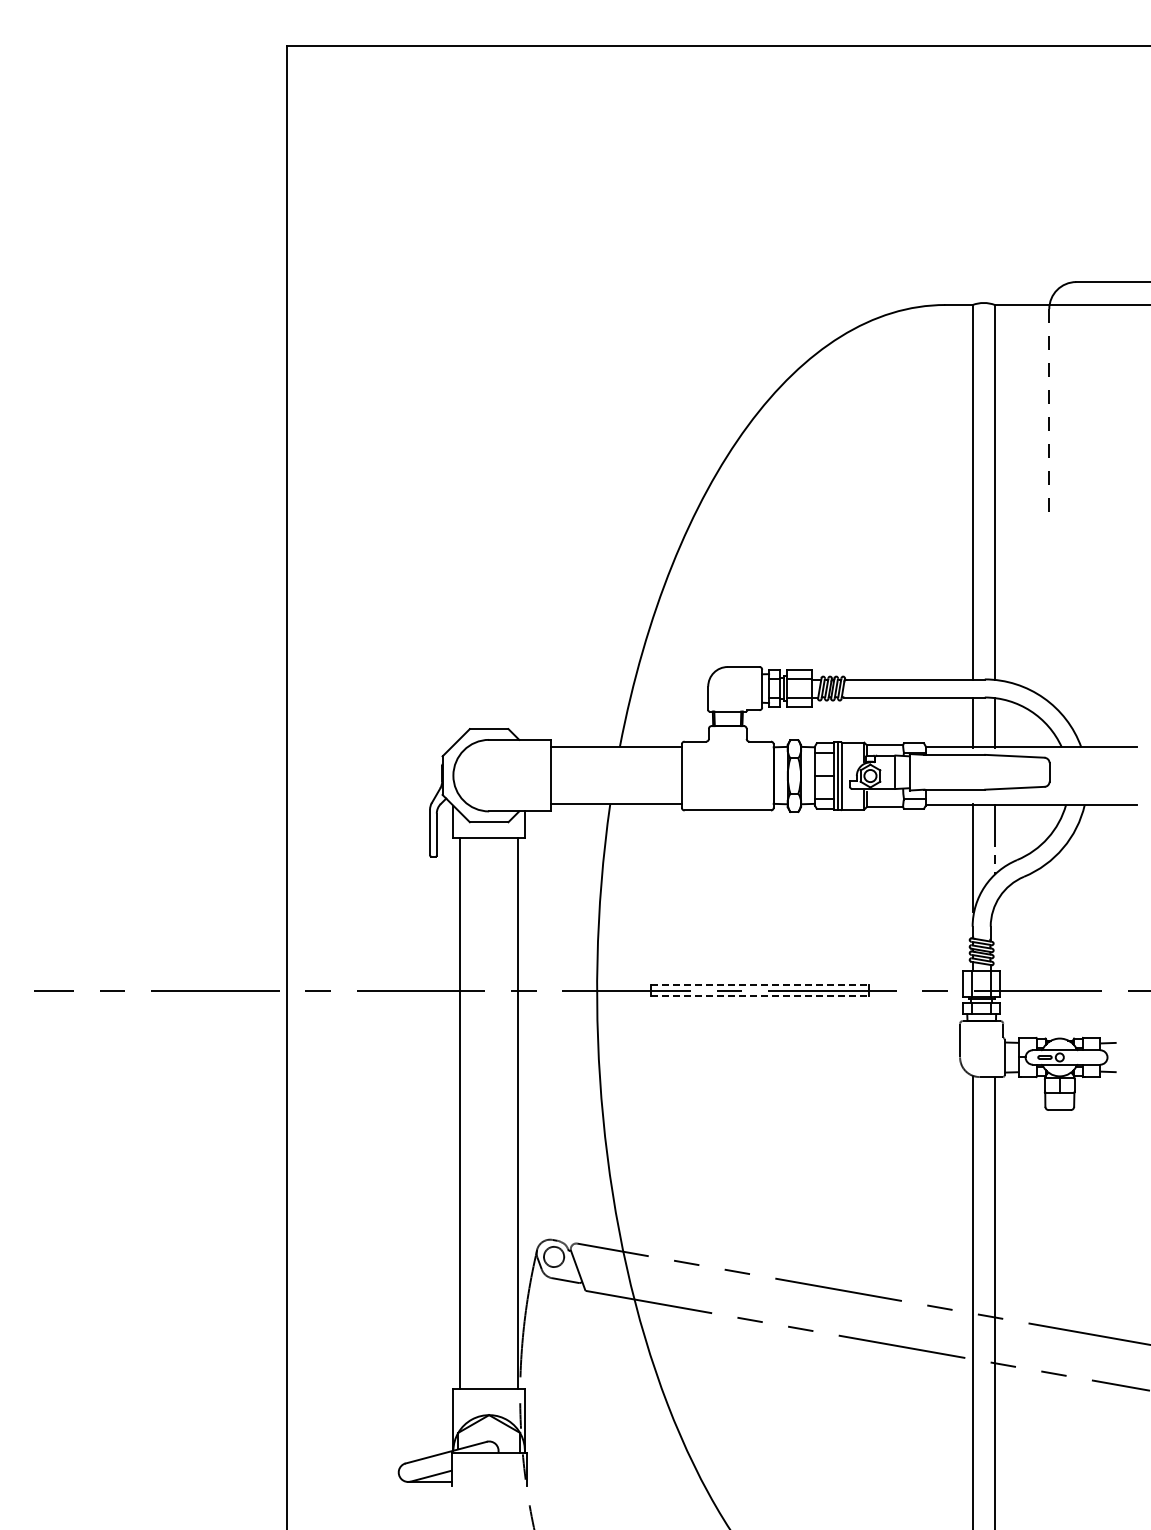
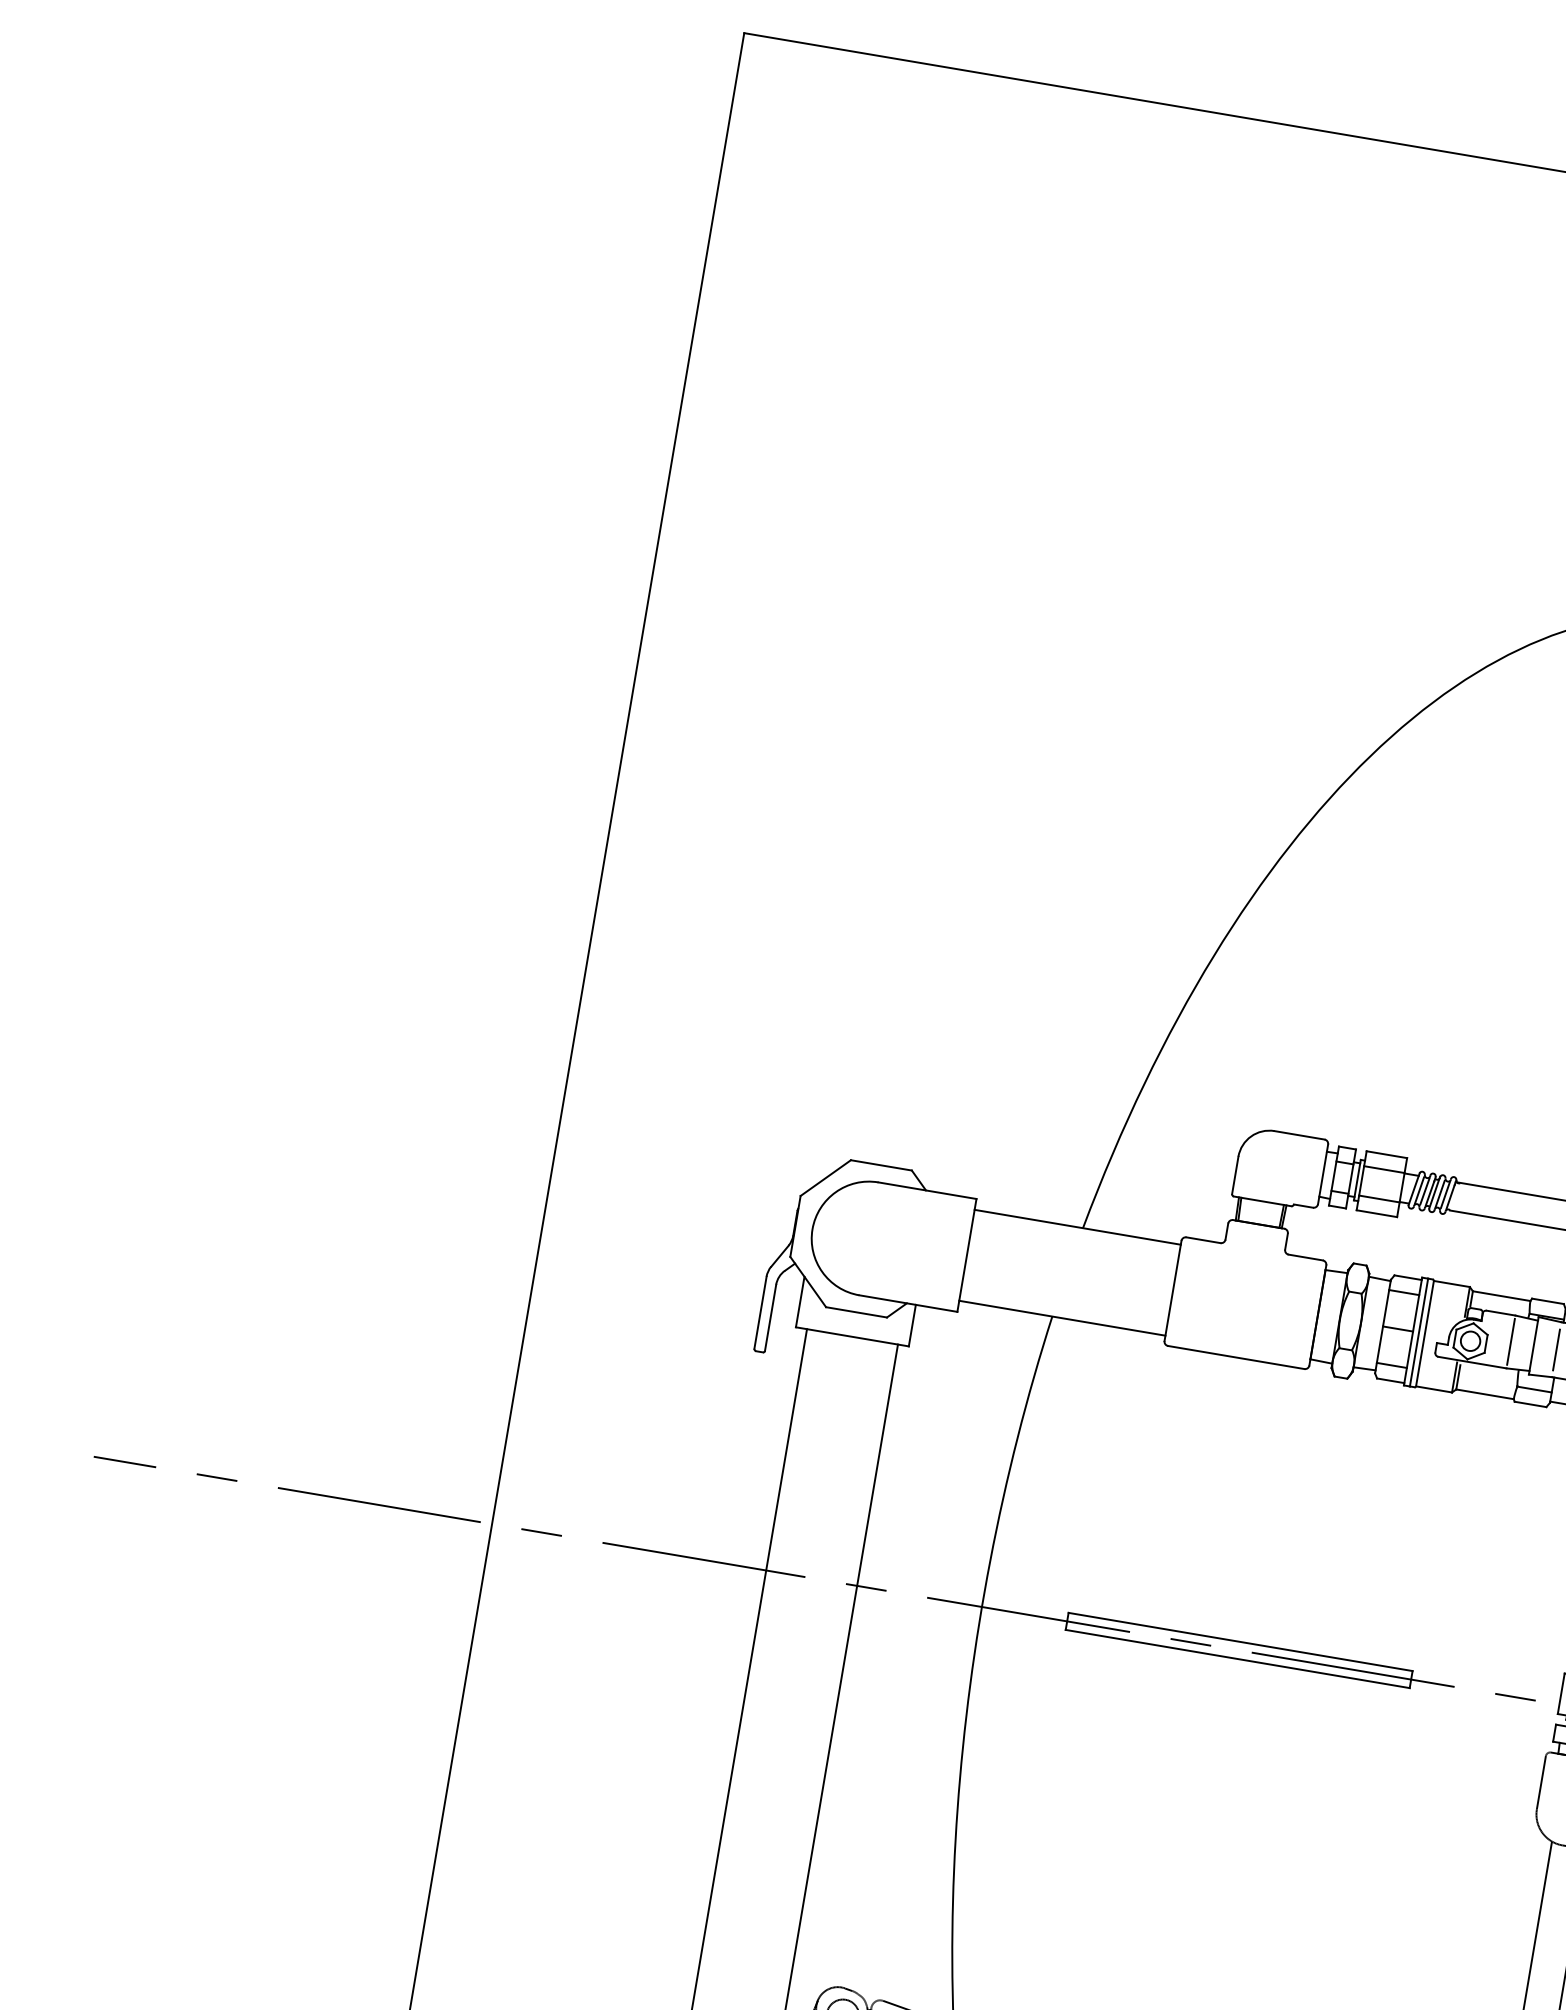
line: (924, 772) -> (1556, 1350), added
line: (760, 985) -> (1241, 1642), dashed -> solid
line: (760, 996) -> (1238, 1659), dashed -> solid

